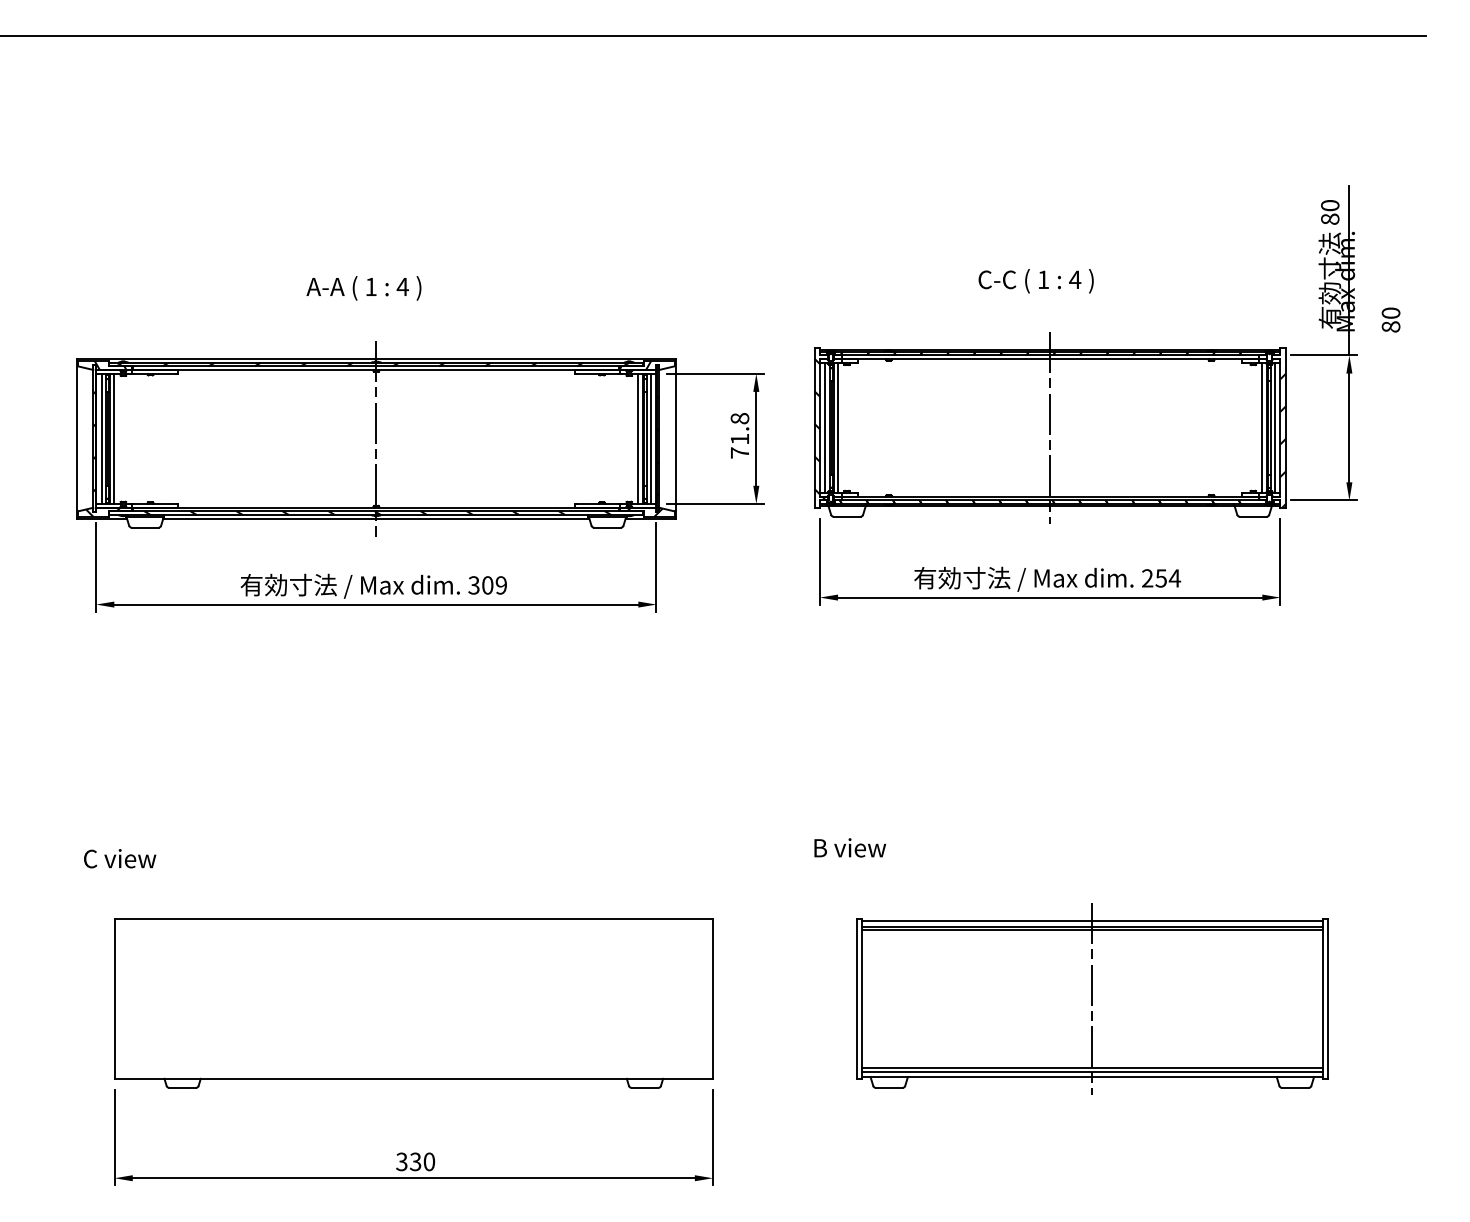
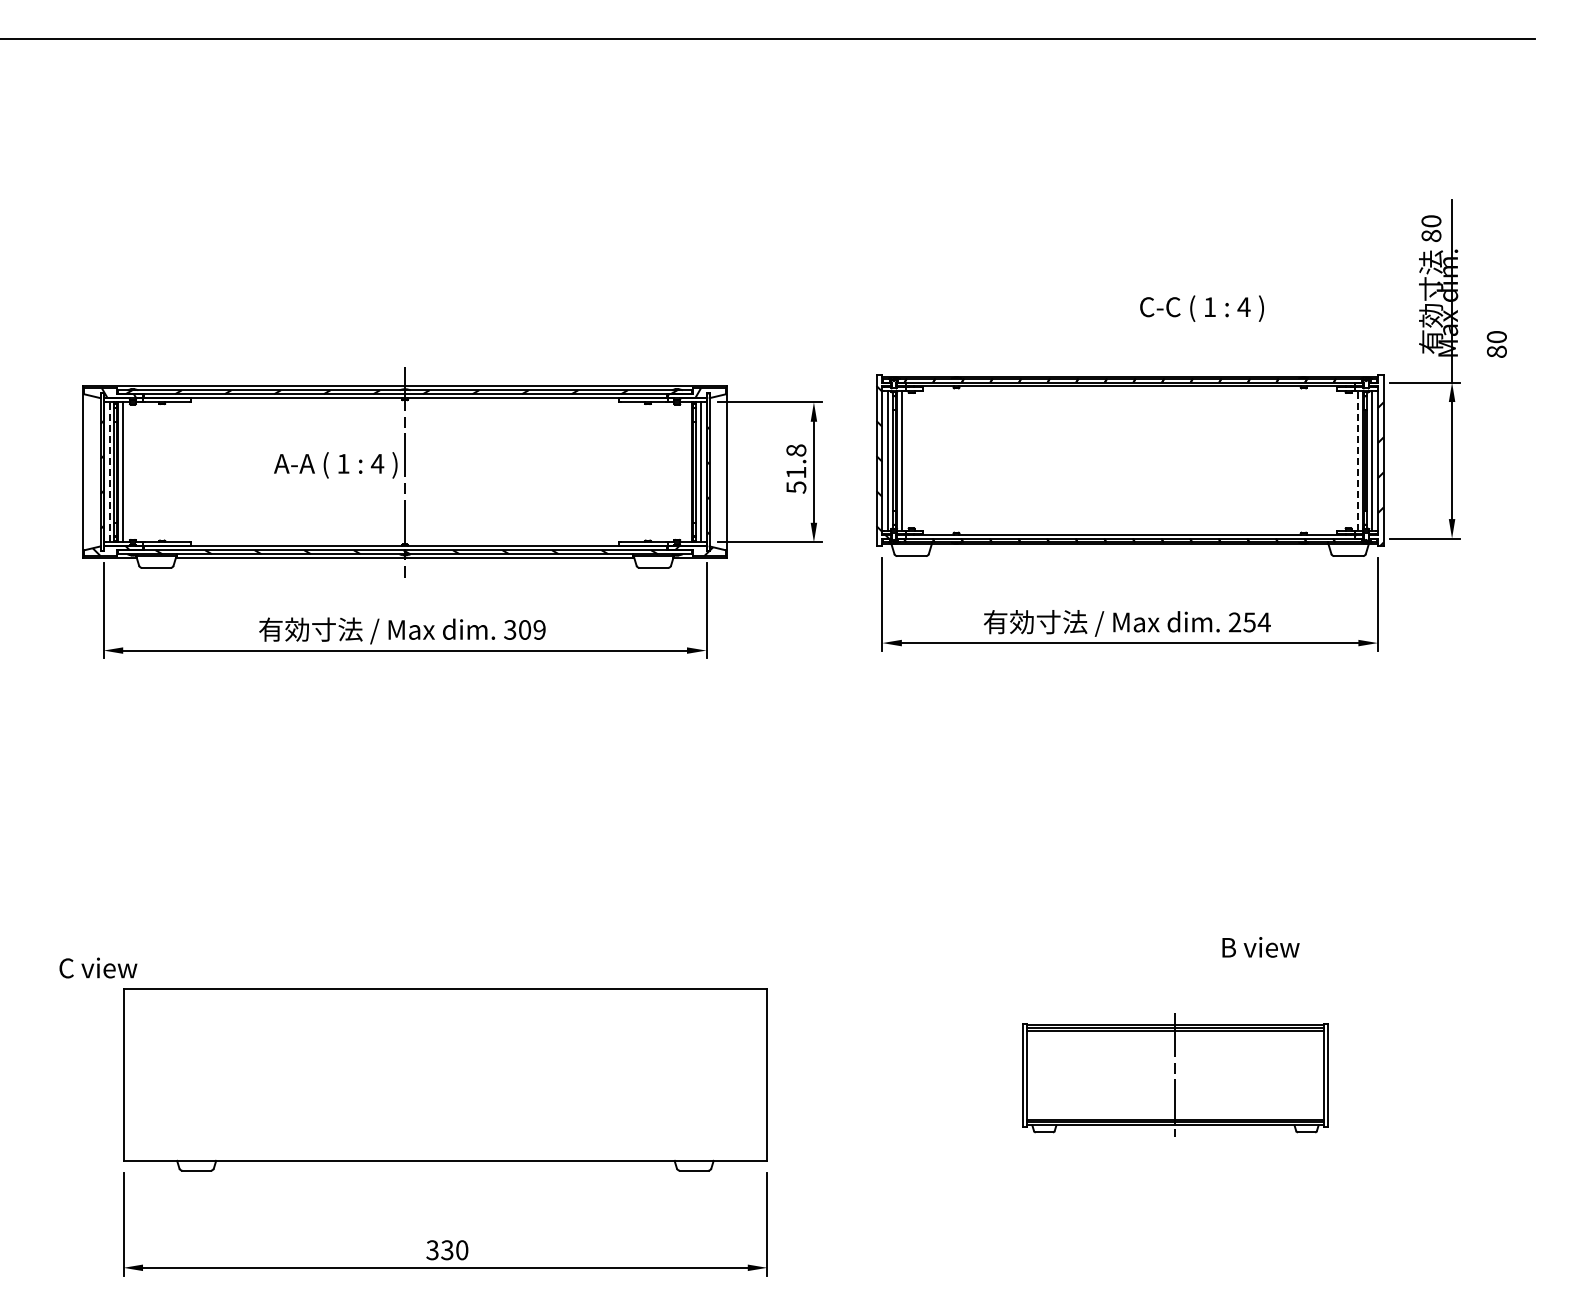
text: (1035, 281) -> (1201, 308), moved
text: (363, 288) -> (335, 465), moved
line: (1050, 427) -> (1130, 460), removed
line: (1262, 427) -> (1358, 460), solid -> dashed
line: (101, 438) -> (109, 471), solid -> dashed
line: (638, 439) -> (687, 472), removed
text: (740, 453) -> (796, 487), 71.8 -> 51.8
text: (849, 847) -> (1260, 947), moved
text: (120, 858) -> (98, 967), moved
part: (1092, 998) -> (1175, 1074), size x0.6

